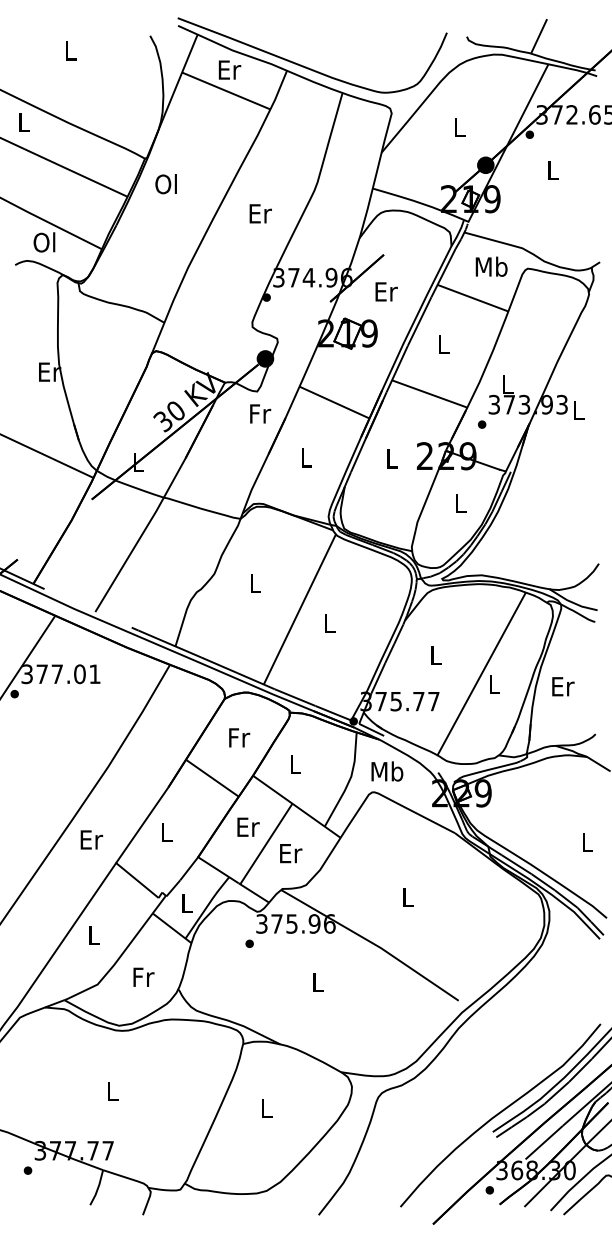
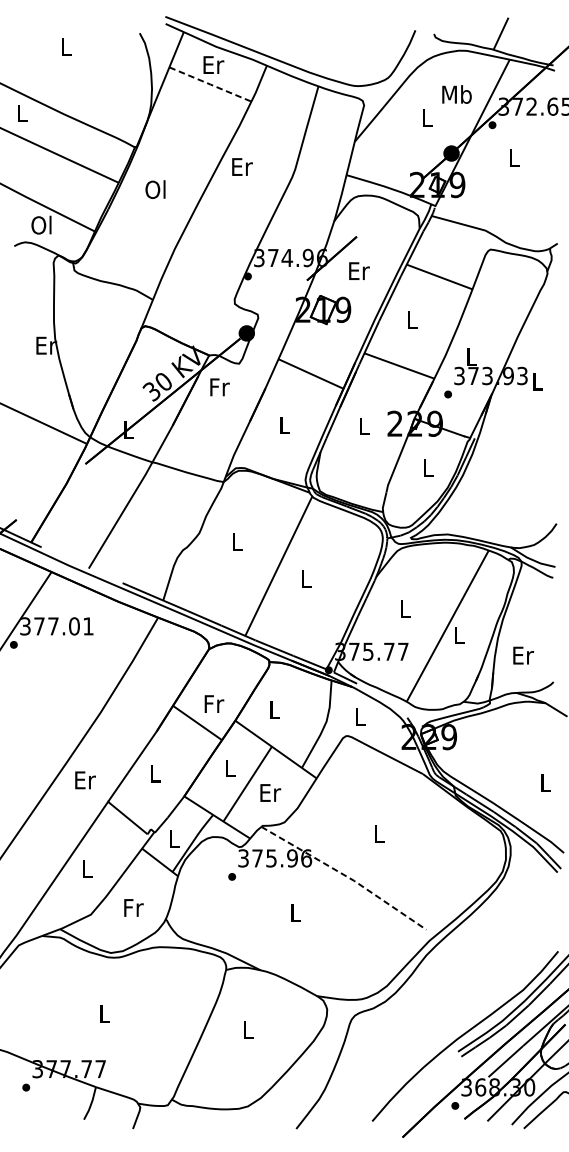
line: (226, 91) -> (210, 84), solid -> dashed
text: (165, 184) -> (154, 189), moved
text: (260, 213) -> (242, 166), moved
text: (491, 266) -> (456, 94), moved
text: (260, 413) -> (219, 386), moved
text: (563, 686) -> (523, 655), moved
text: (239, 737) -> (214, 703), moved
text: (387, 771) -> (360, 716), Mb -> L
text: (248, 826) -> (231, 767), Er -> L
line: (372, 943) -> (346, 876), solid -> dashed

